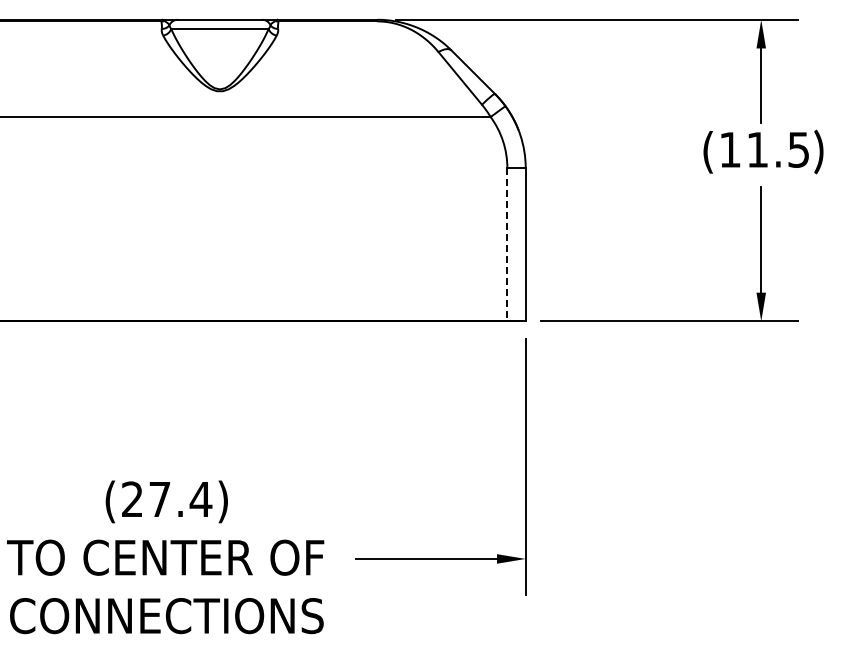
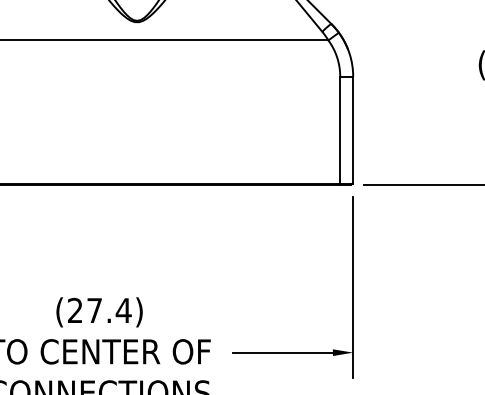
line: (507, 244) -> (340, 130), dashed -> solid

